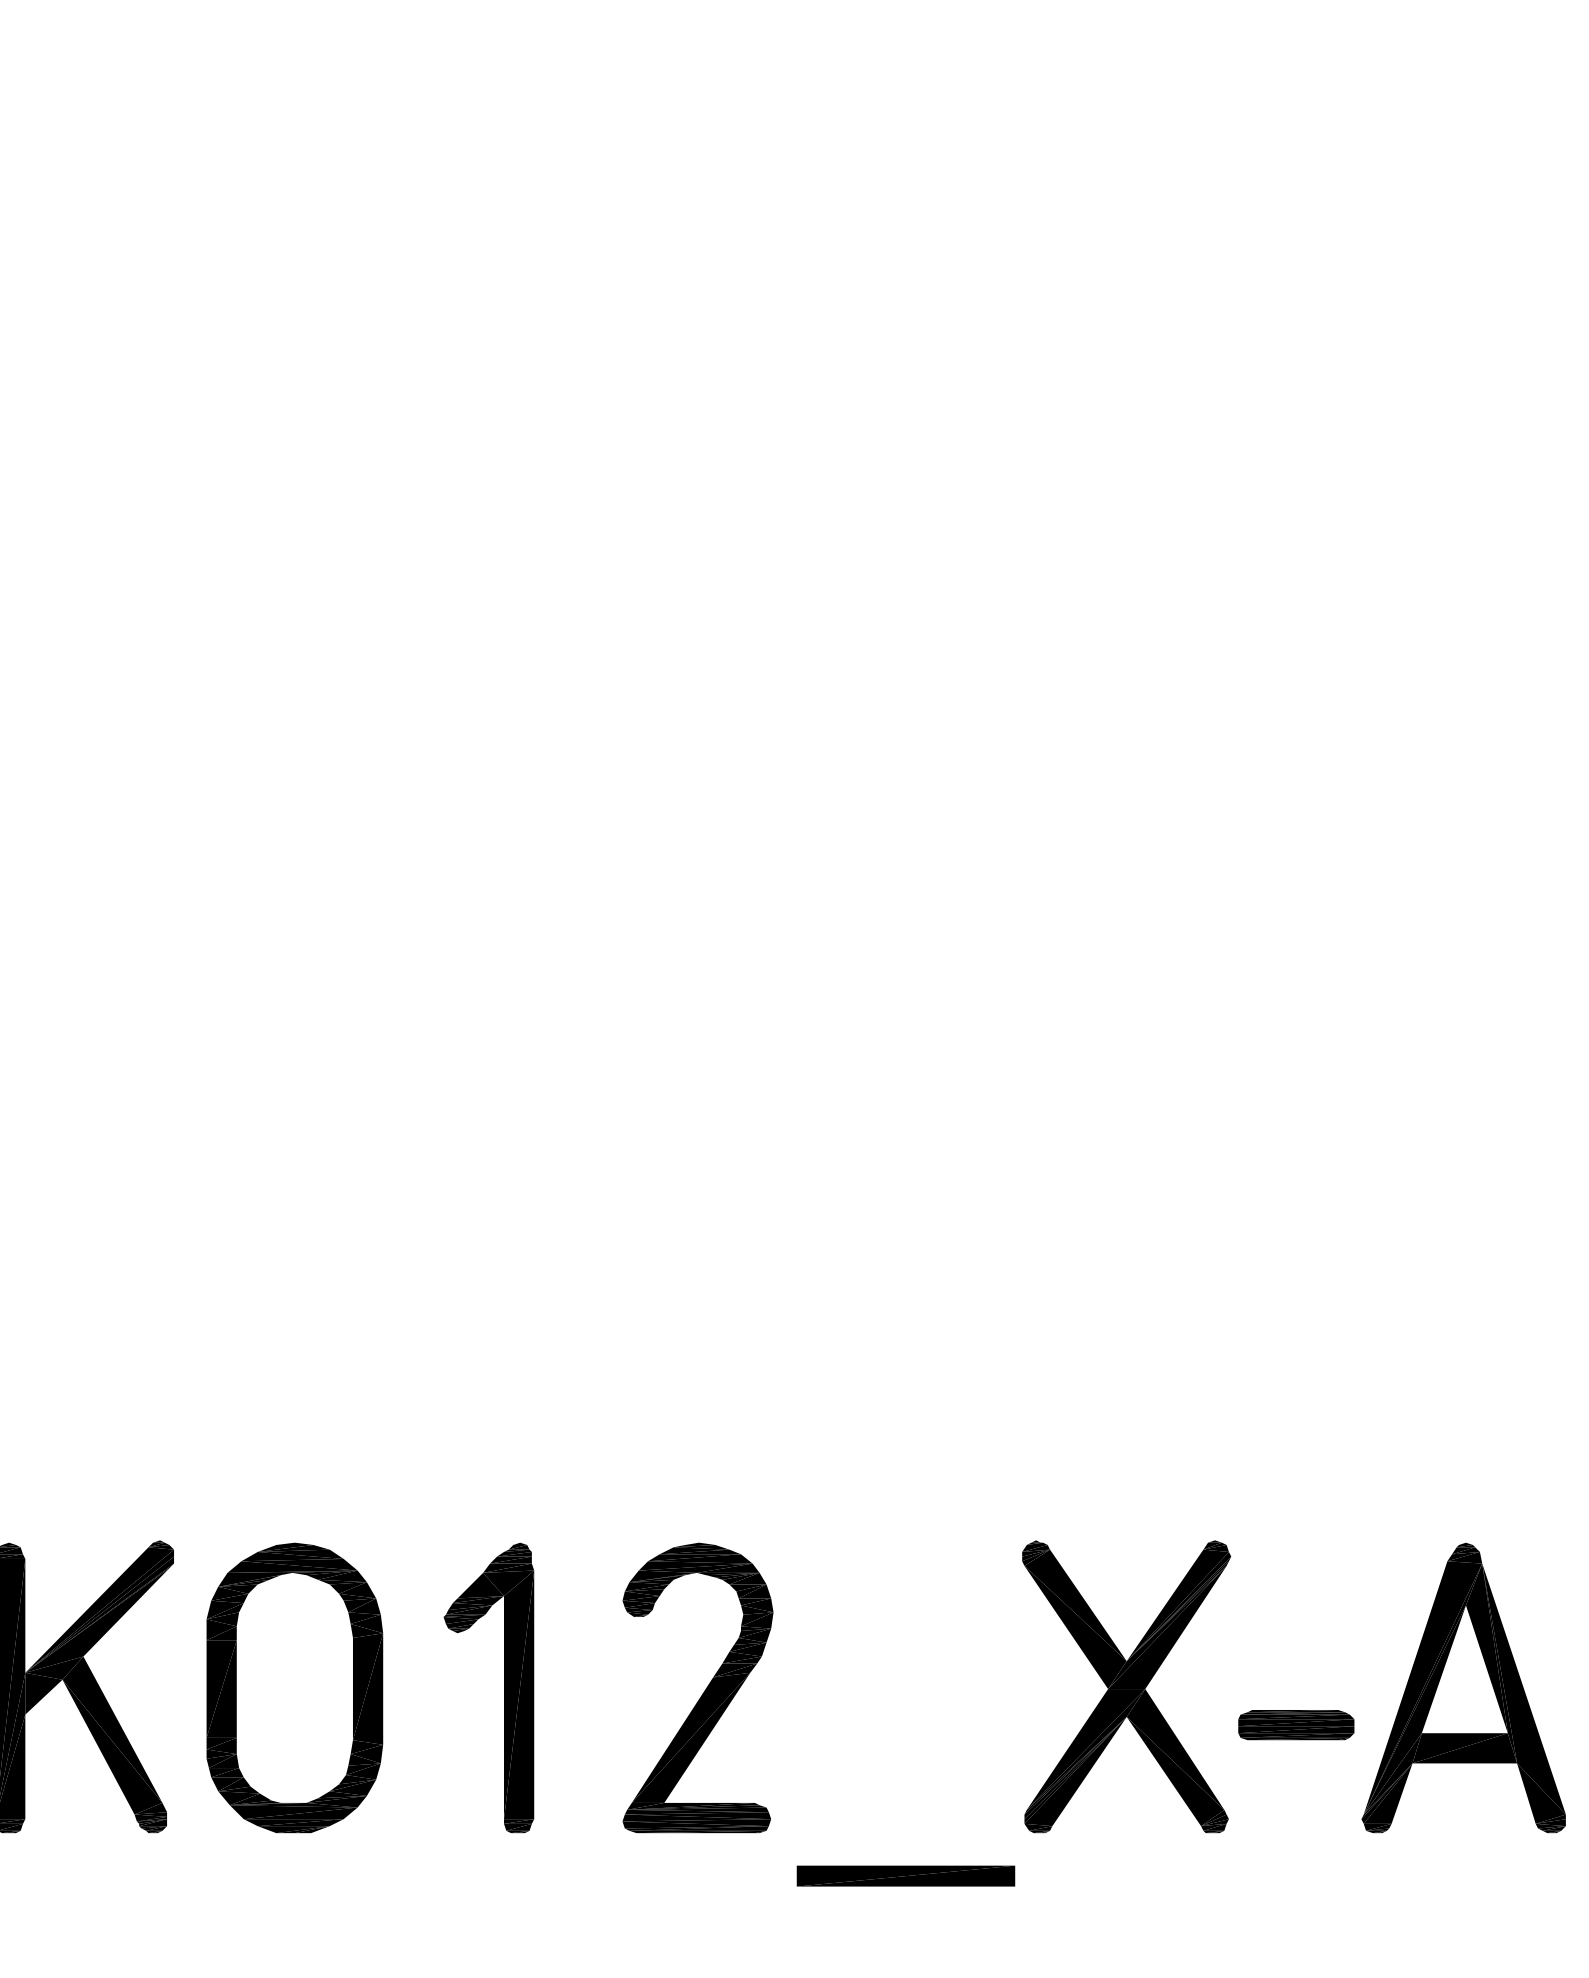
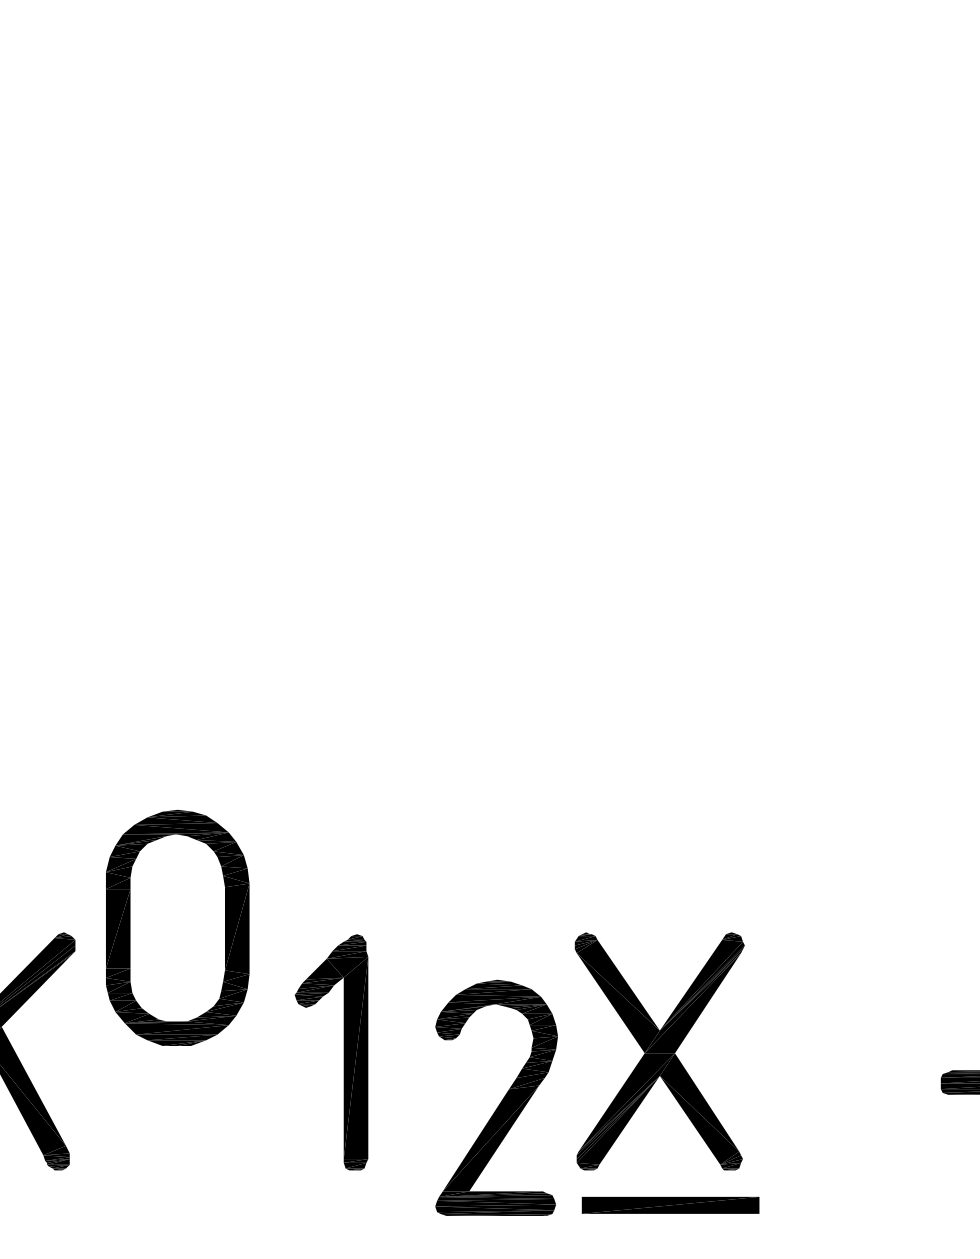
part: (1126, 1686) -> (659, 1051), moved
part: (294, 1687) -> (177, 927), moved
part: (704, 1690) -> (501, 1099), moved

